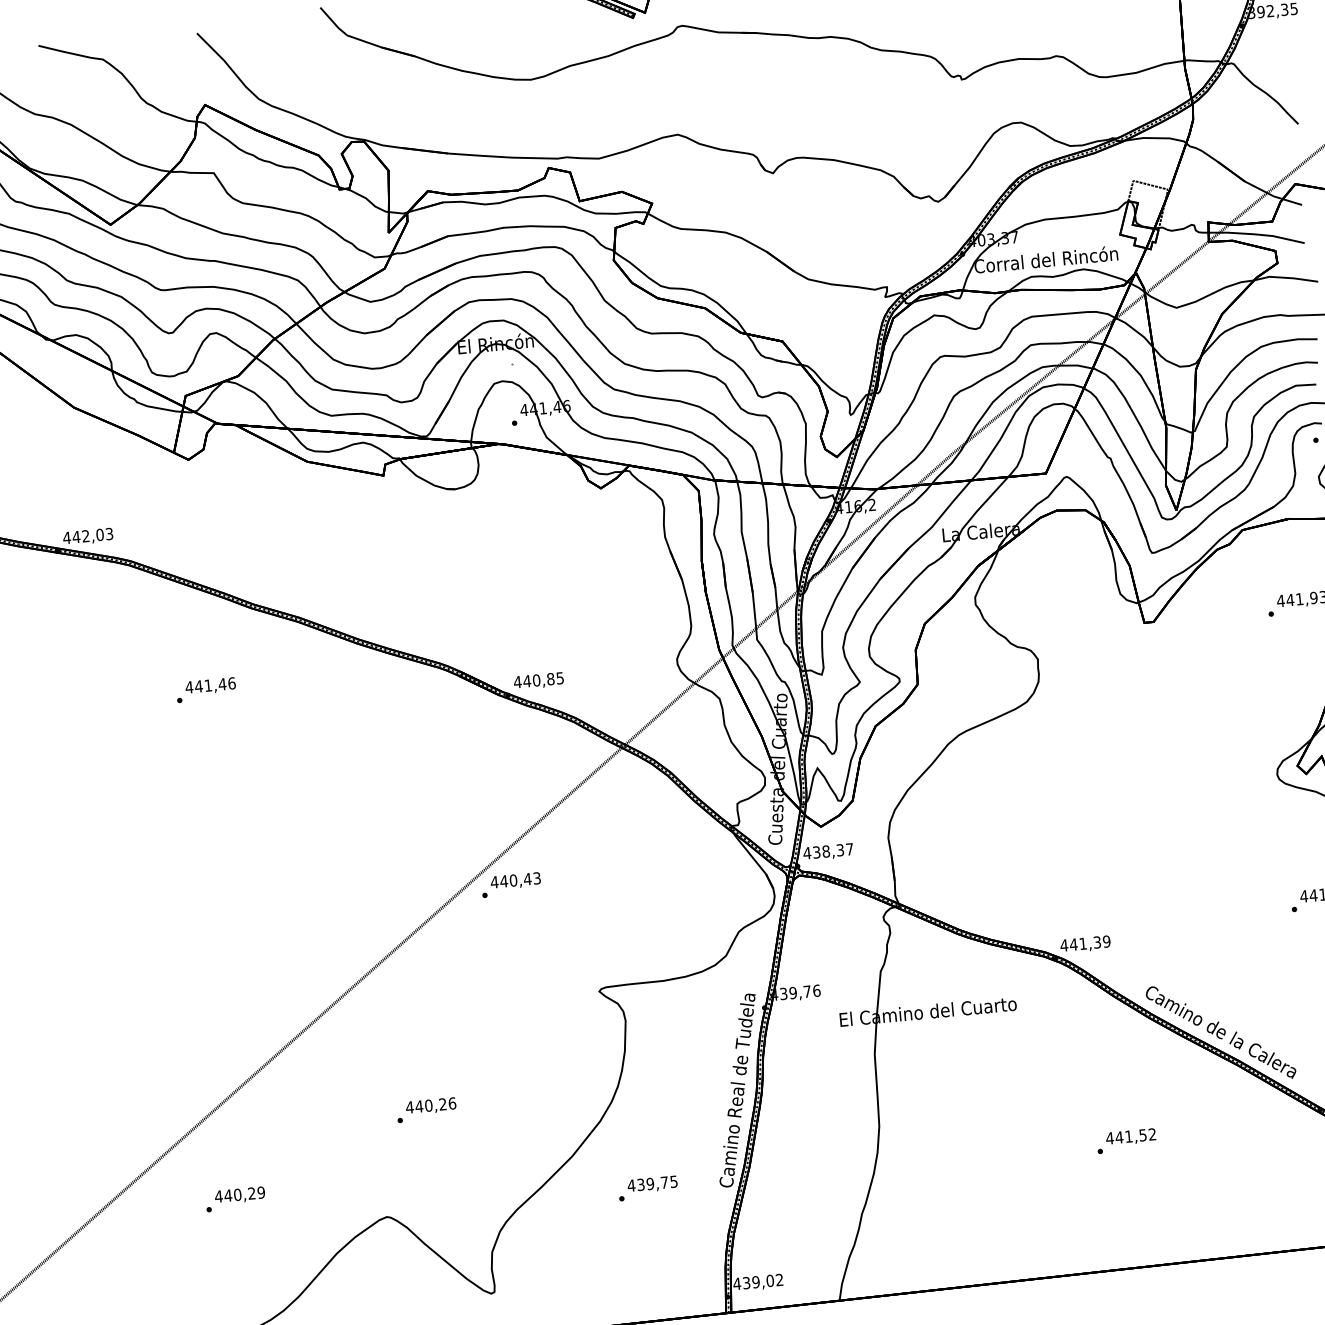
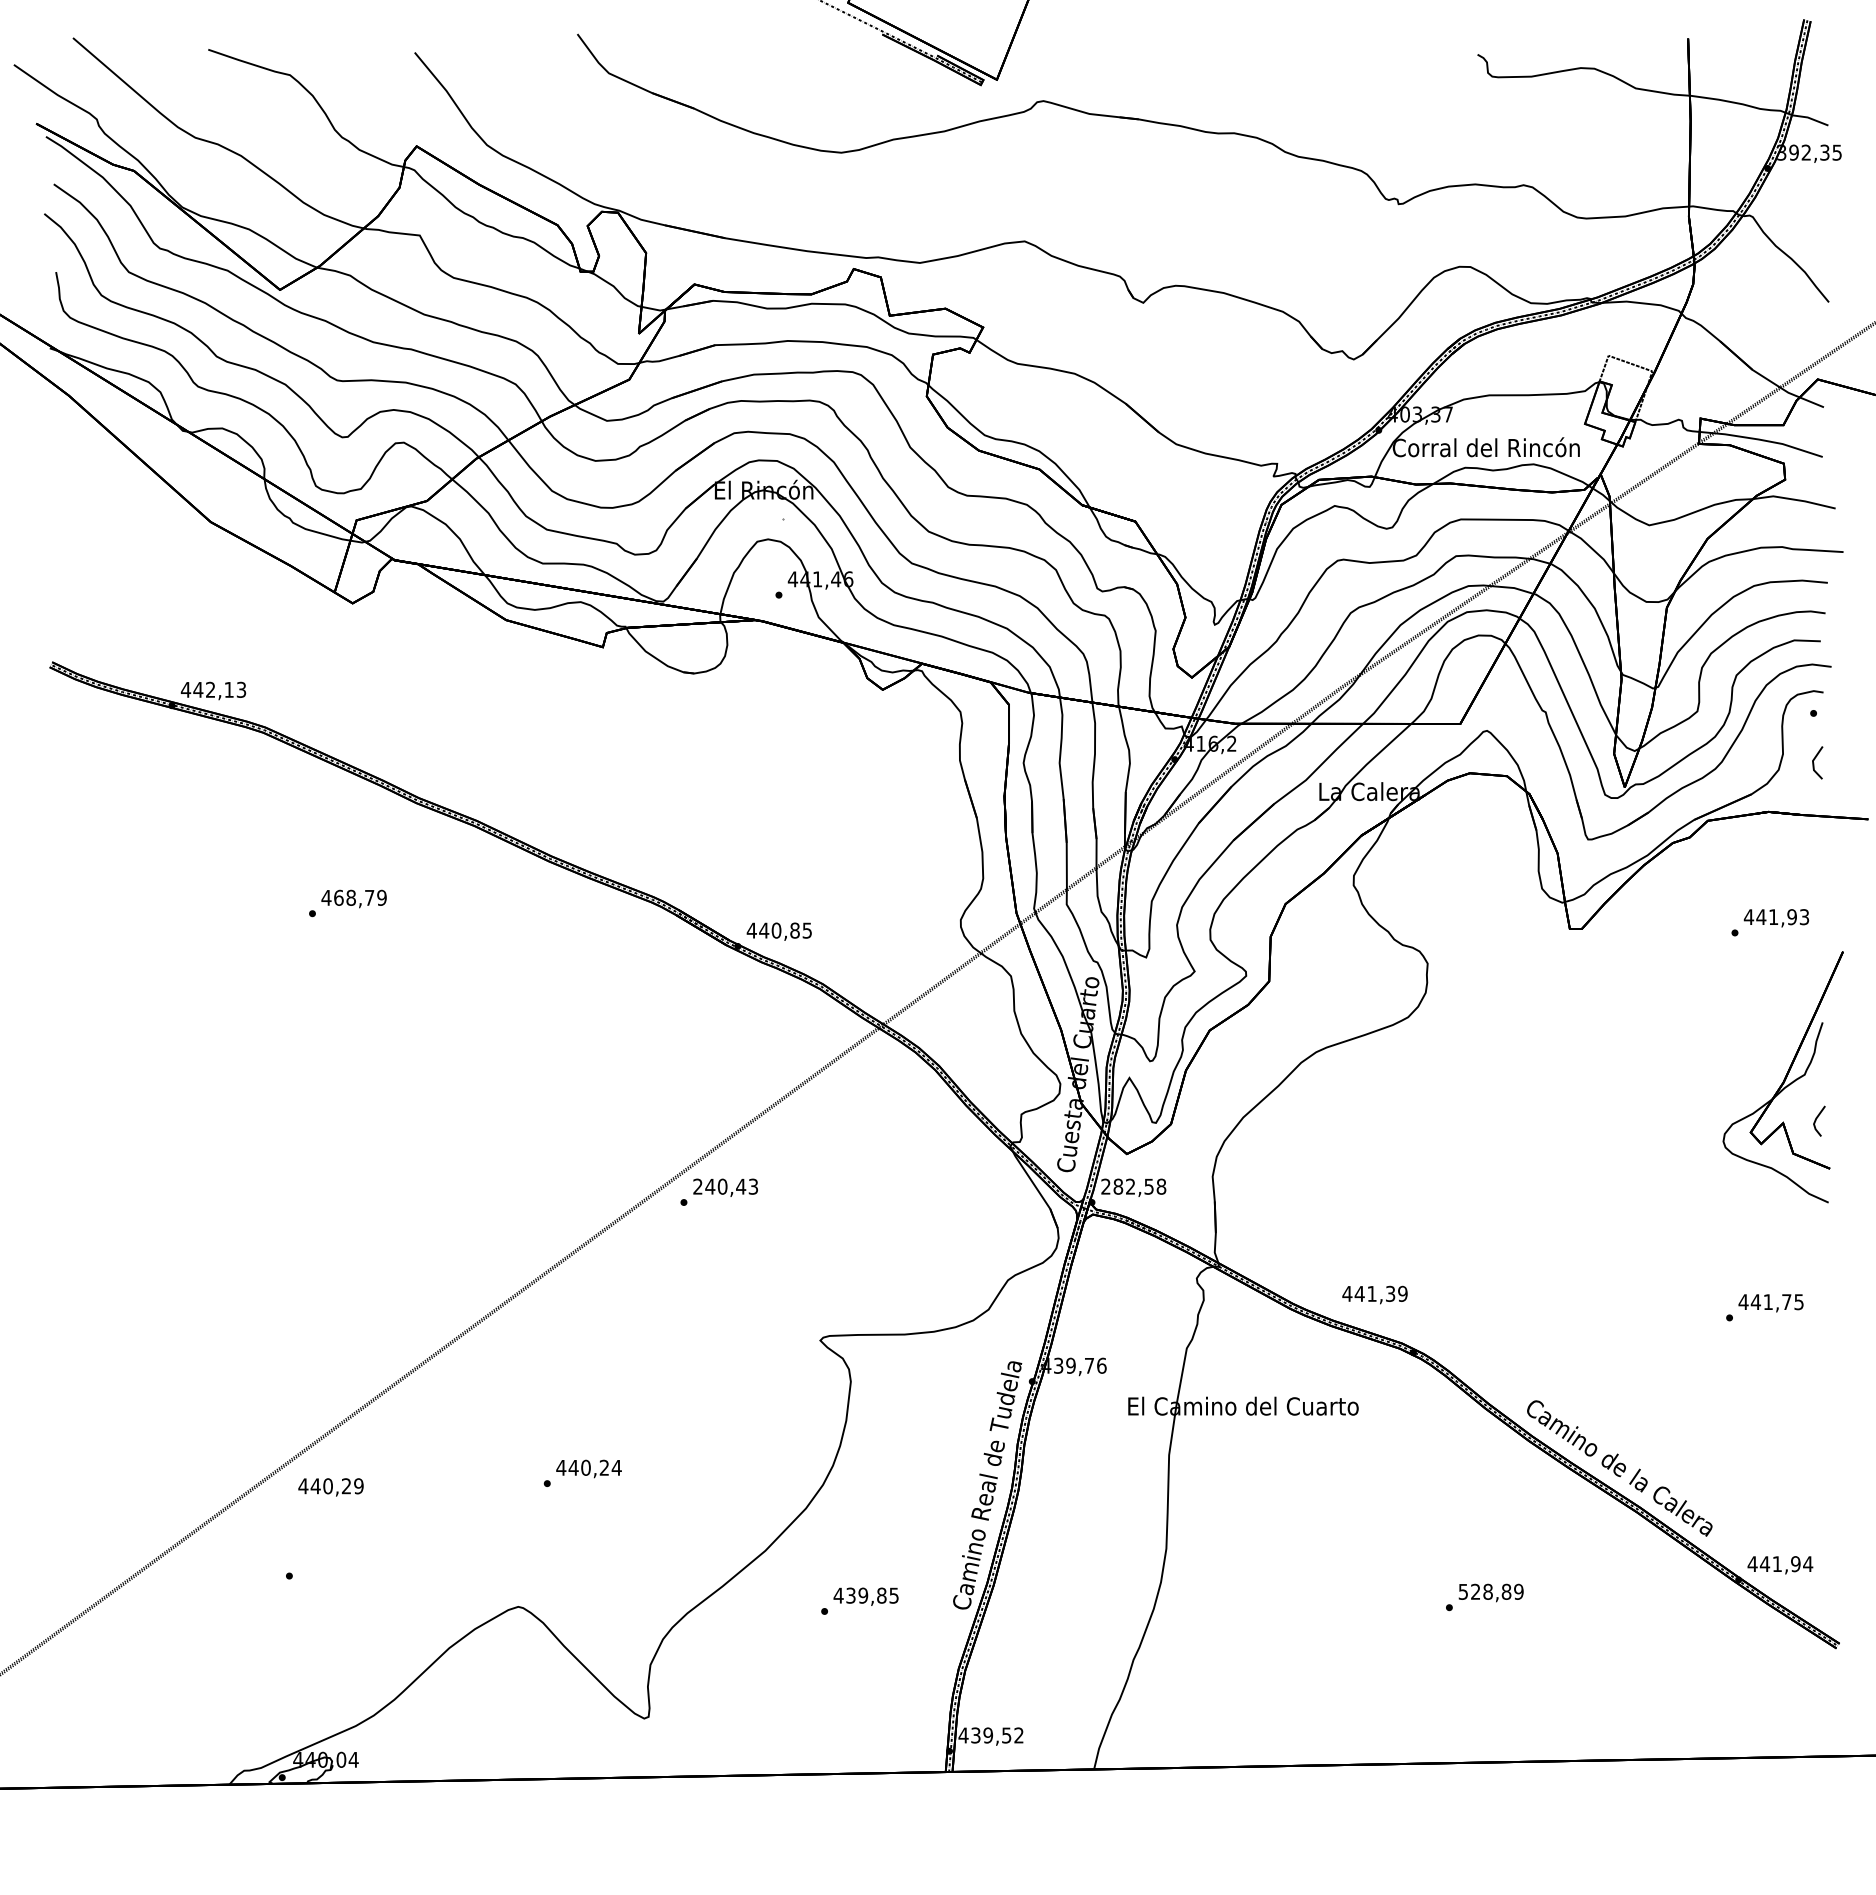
text: (99, 534) -> (228, 689), 442,03 -> 442,13
text: (214, 684) -> (359, 897), 441,46 -> 468,79
text: (828, 851) -> (1133, 1186), 438,37 -> 282,58
text: (494, 882) -> (697, 1186), 440,43 -> 240,43
text: (1085, 944) -> (1374, 1294), moved
text: (452, 1103) -> (616, 1467), 440,26 -> 440,24
text: (1130, 1136) -> (1490, 1591), 441,52 -> 528,89
text: (664, 1182) -> (881, 1595), 439,75 -> 439,85
text: (239, 1195) -> (330, 1487), moved
text: (770, 1280) -> (1006, 1735), 439,02 -> 439,52

